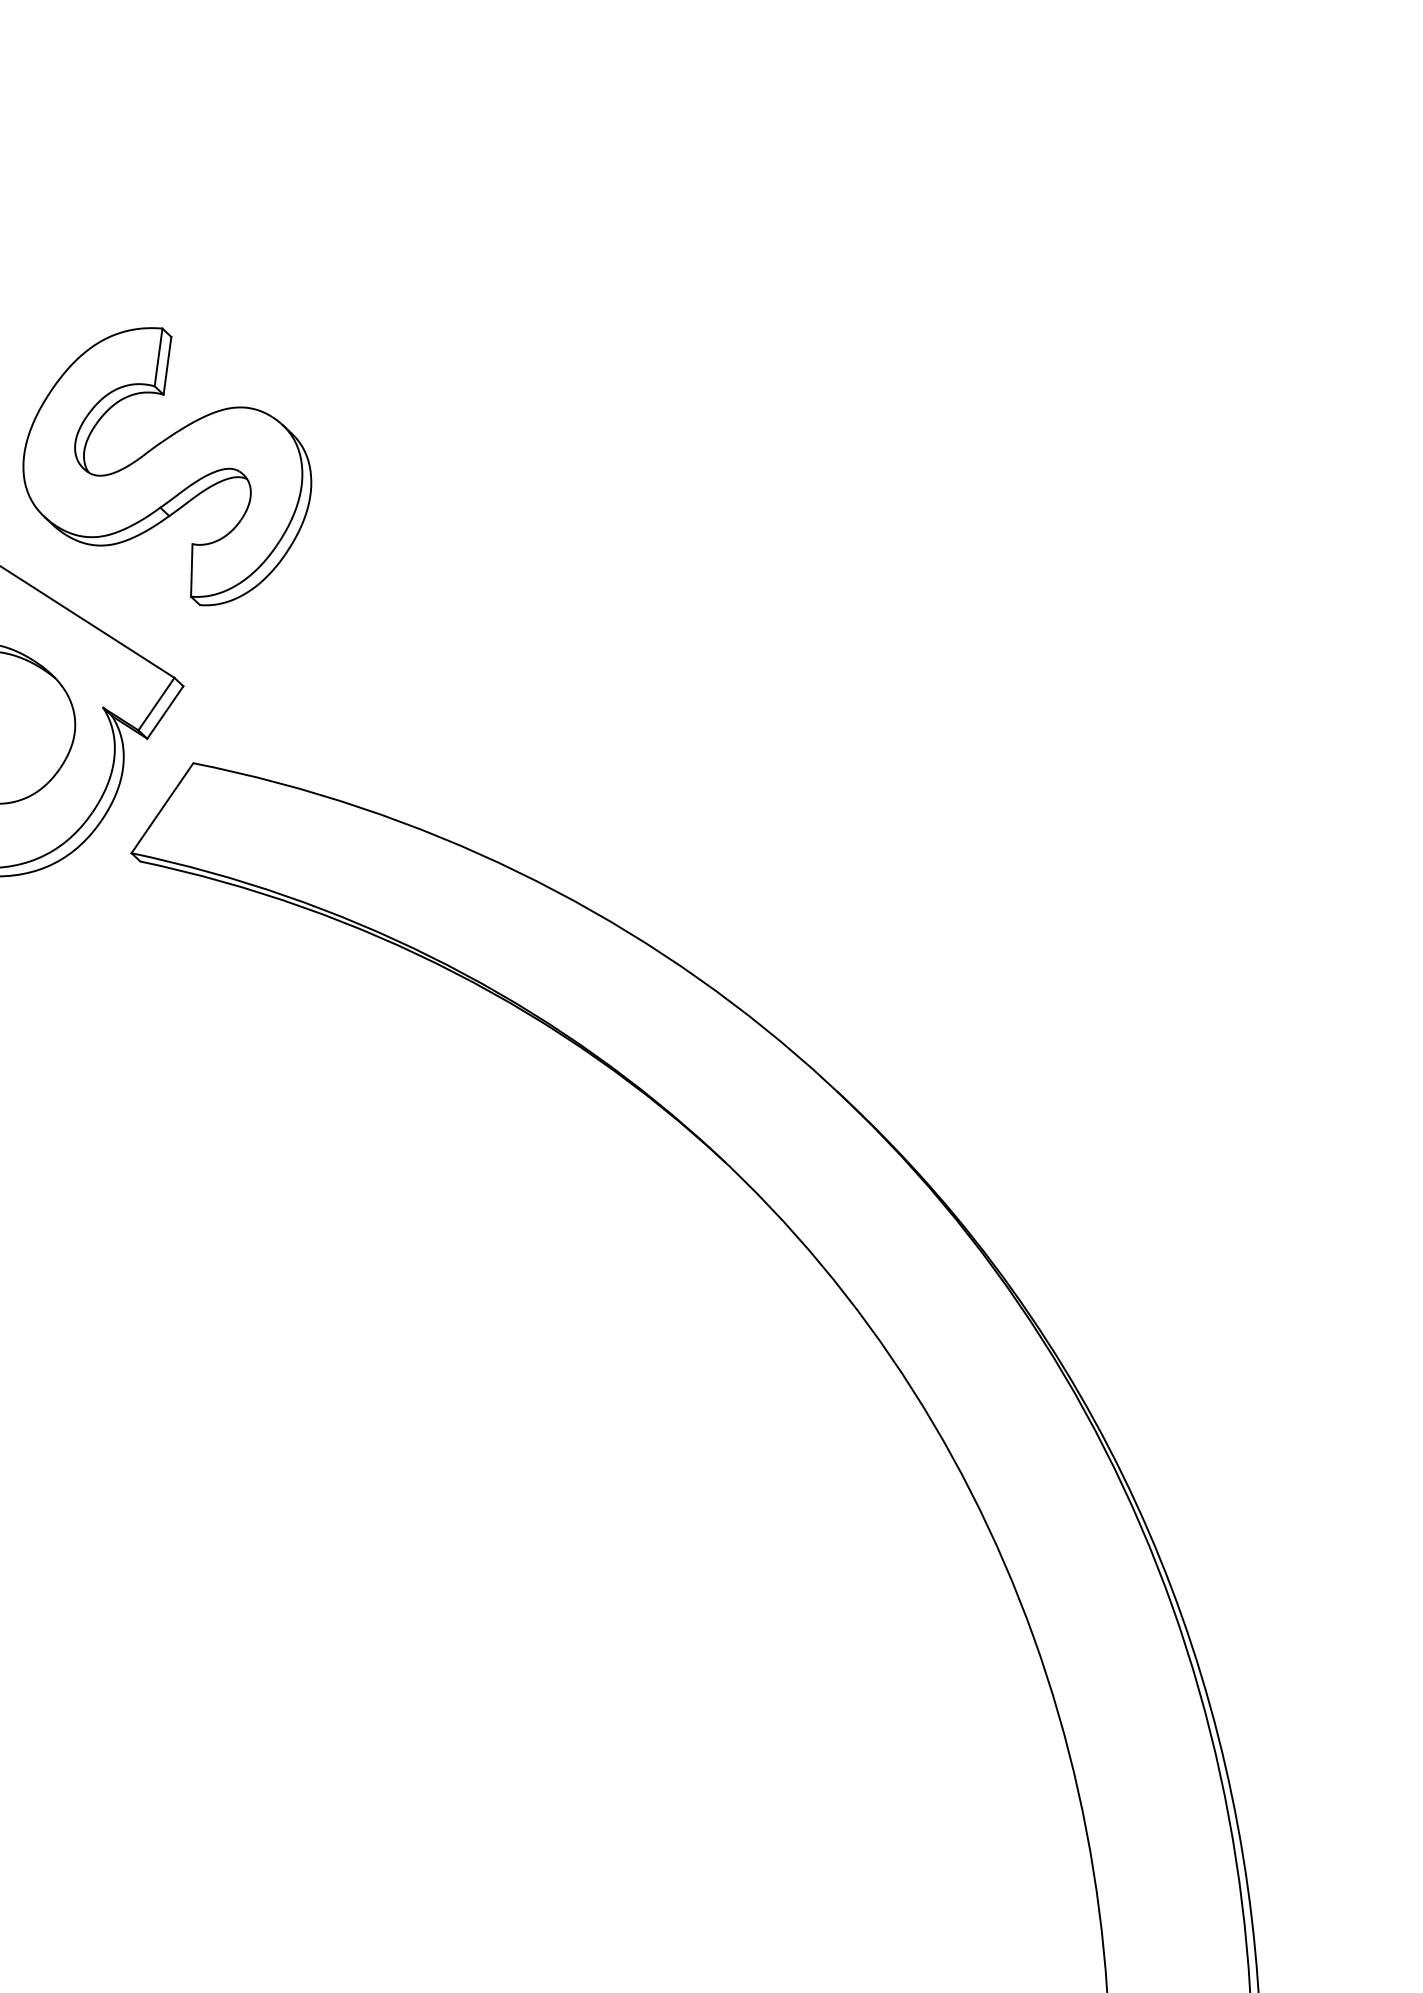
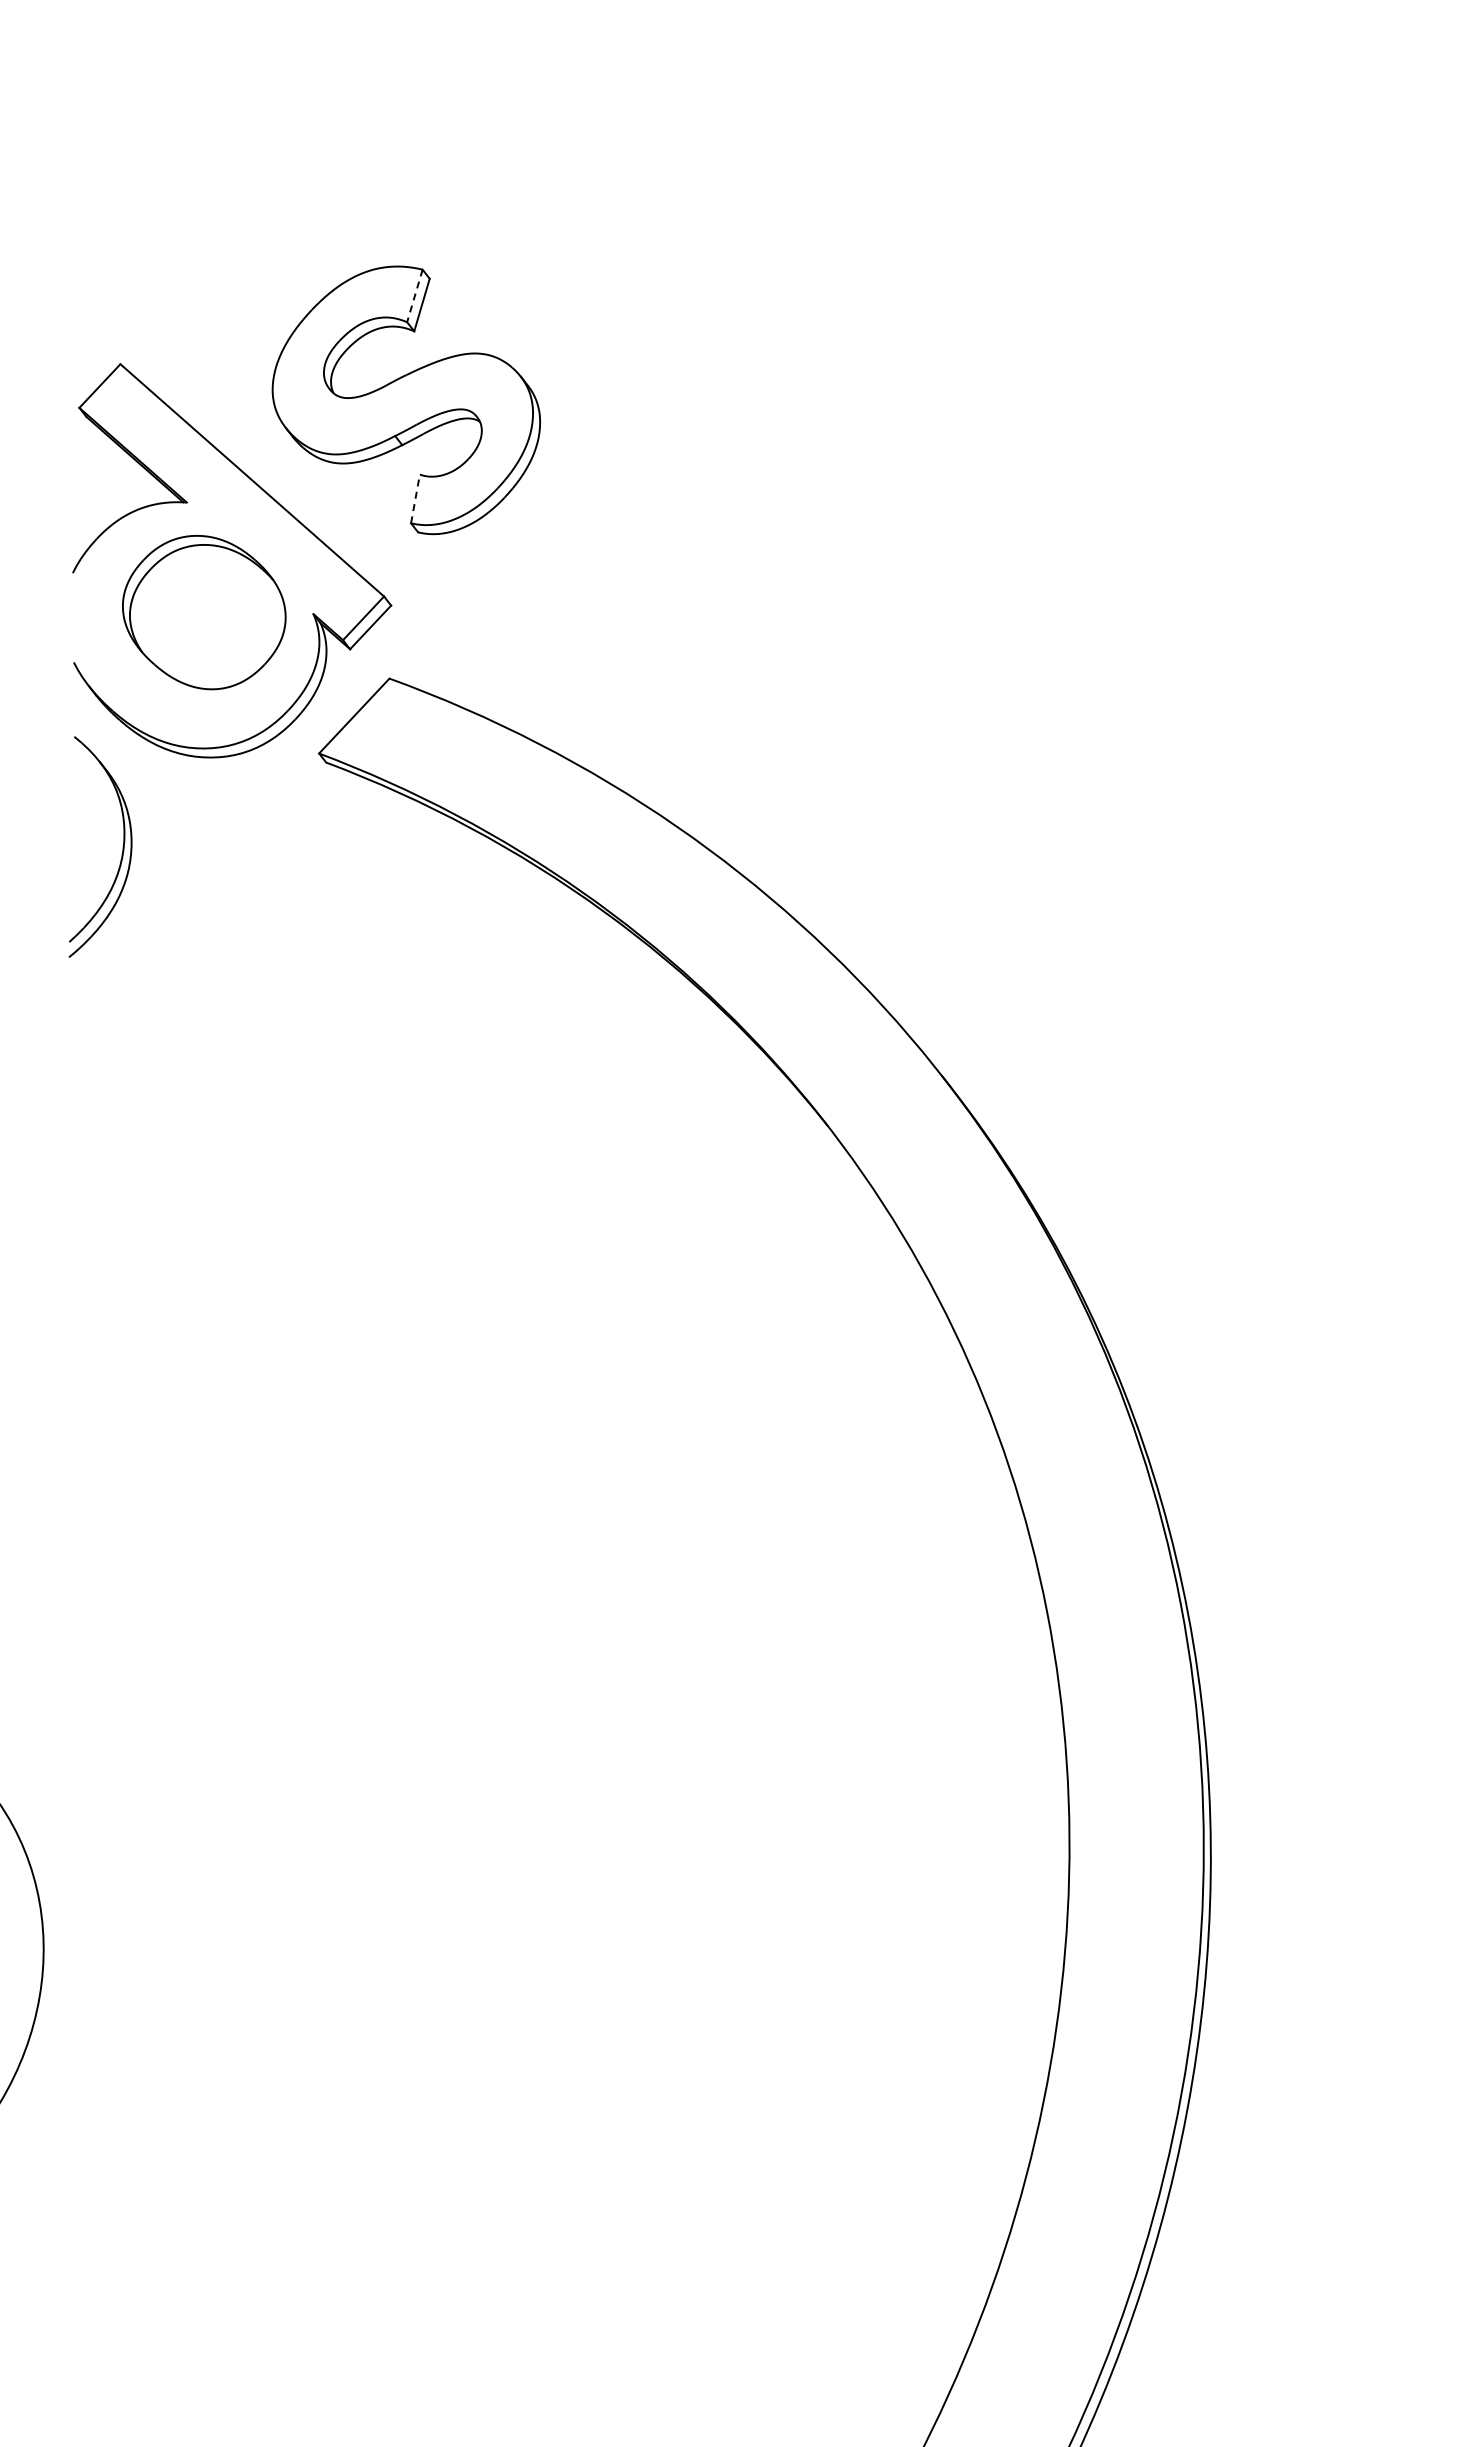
line: (158, 358) -> (414, 296), solid -> dashed
line: (191, 569) -> (415, 498), solid -> dashed

